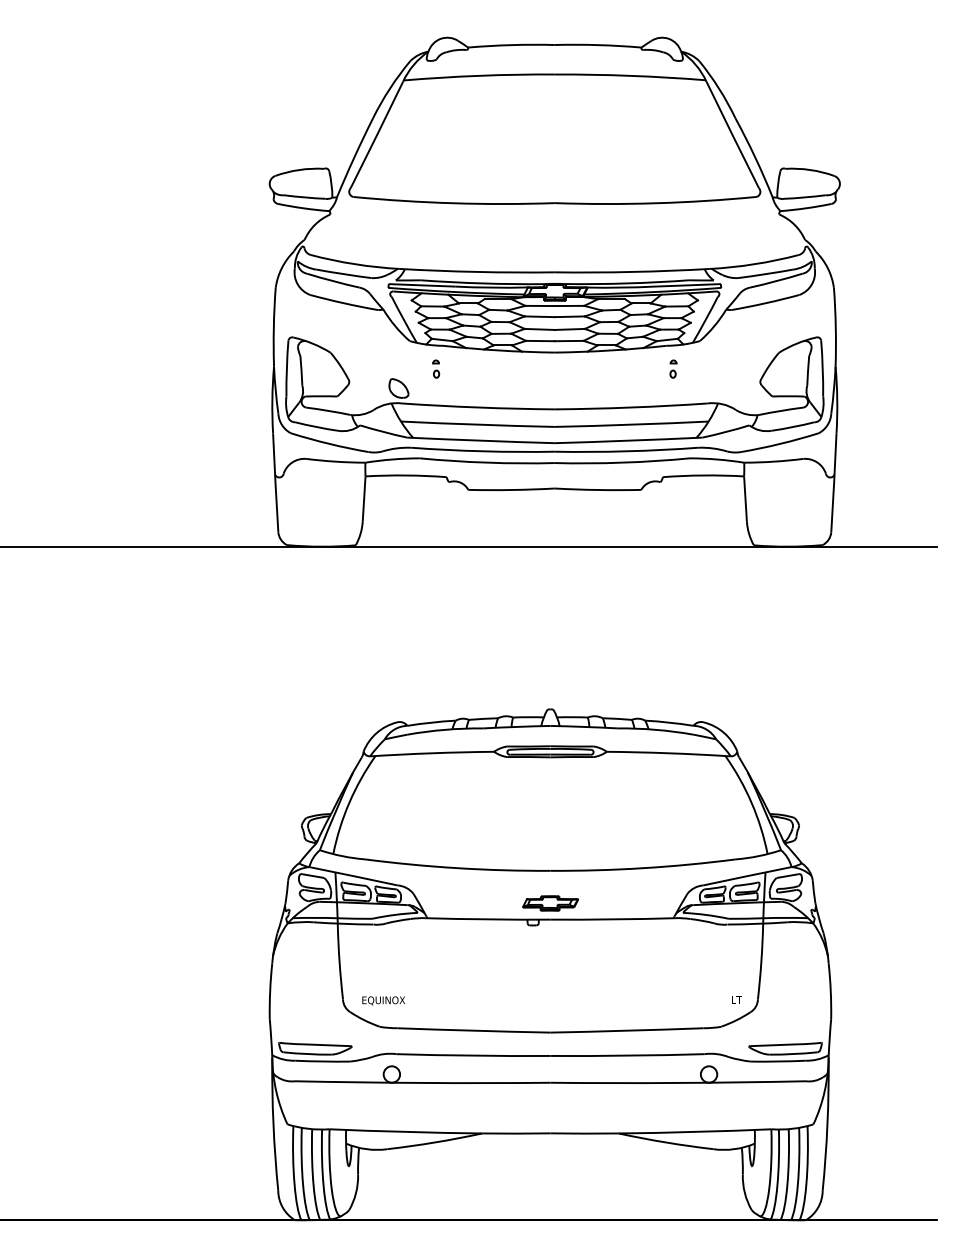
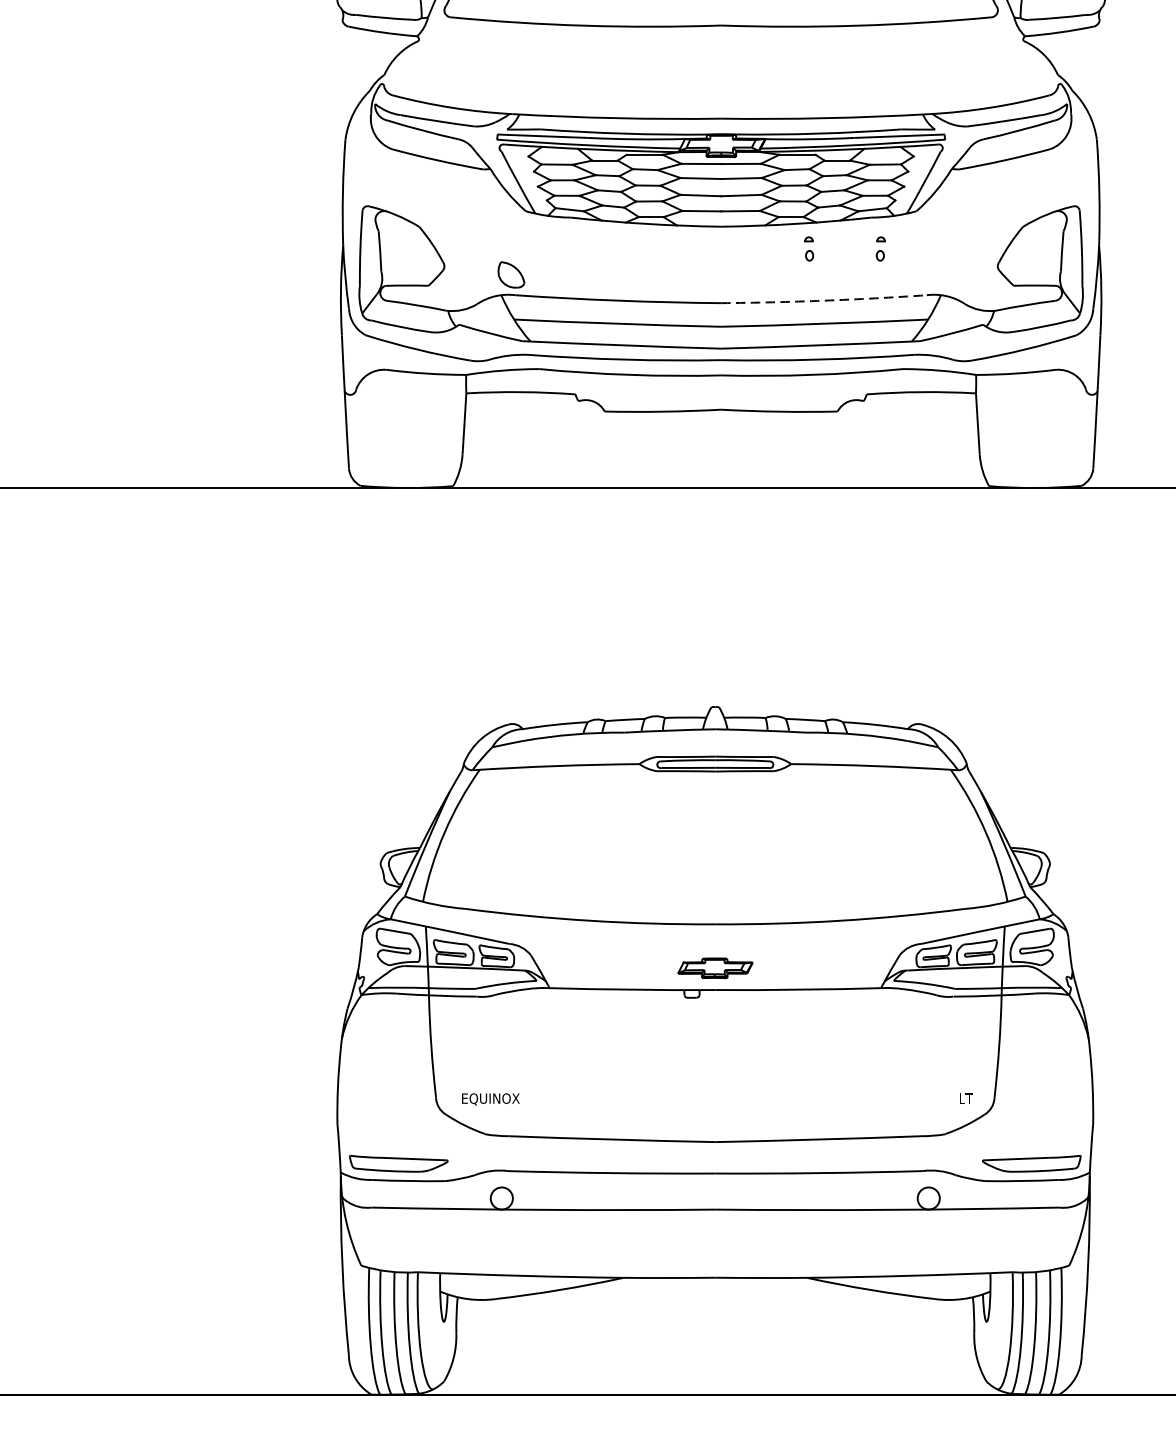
part: (436, 368) -> (809, 248), moved
arc: (631, 407) -> (824, 300), solid -> dashed

